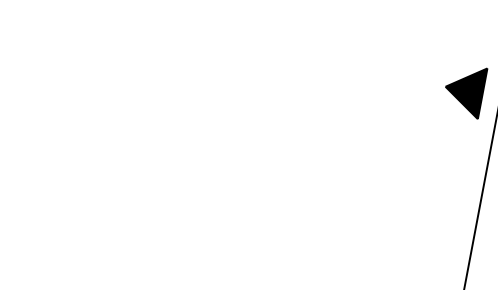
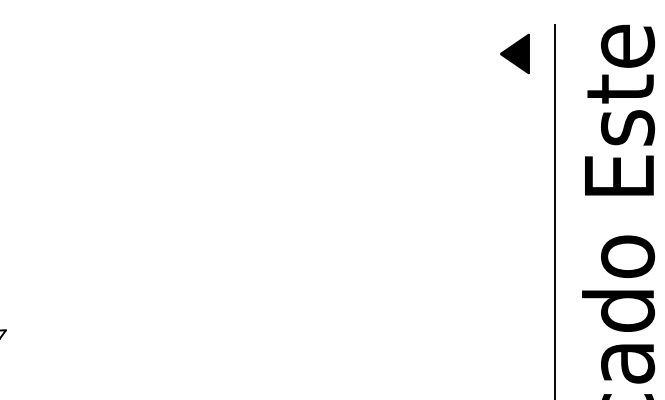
part: (463, 89) -> (514, 53), size x0.7

